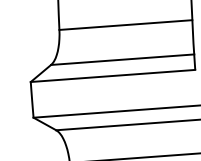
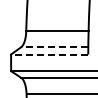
line: (122, 60) -> (54, 47), solid -> dashed
line: (112, 75) -> (49, 54), solid -> dashed

